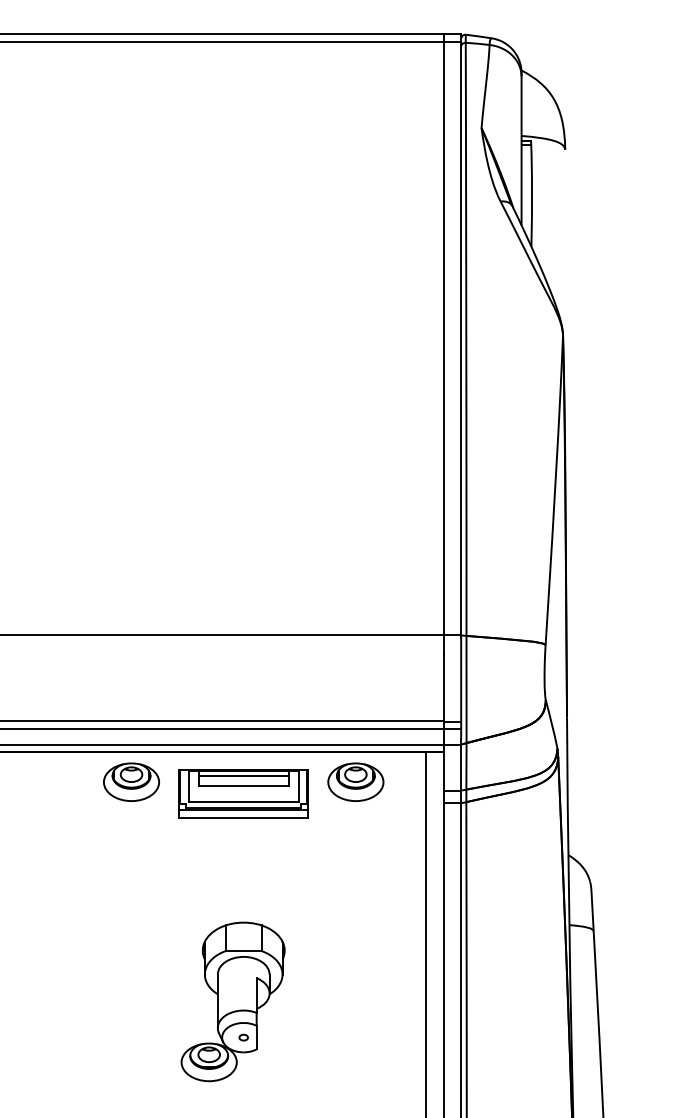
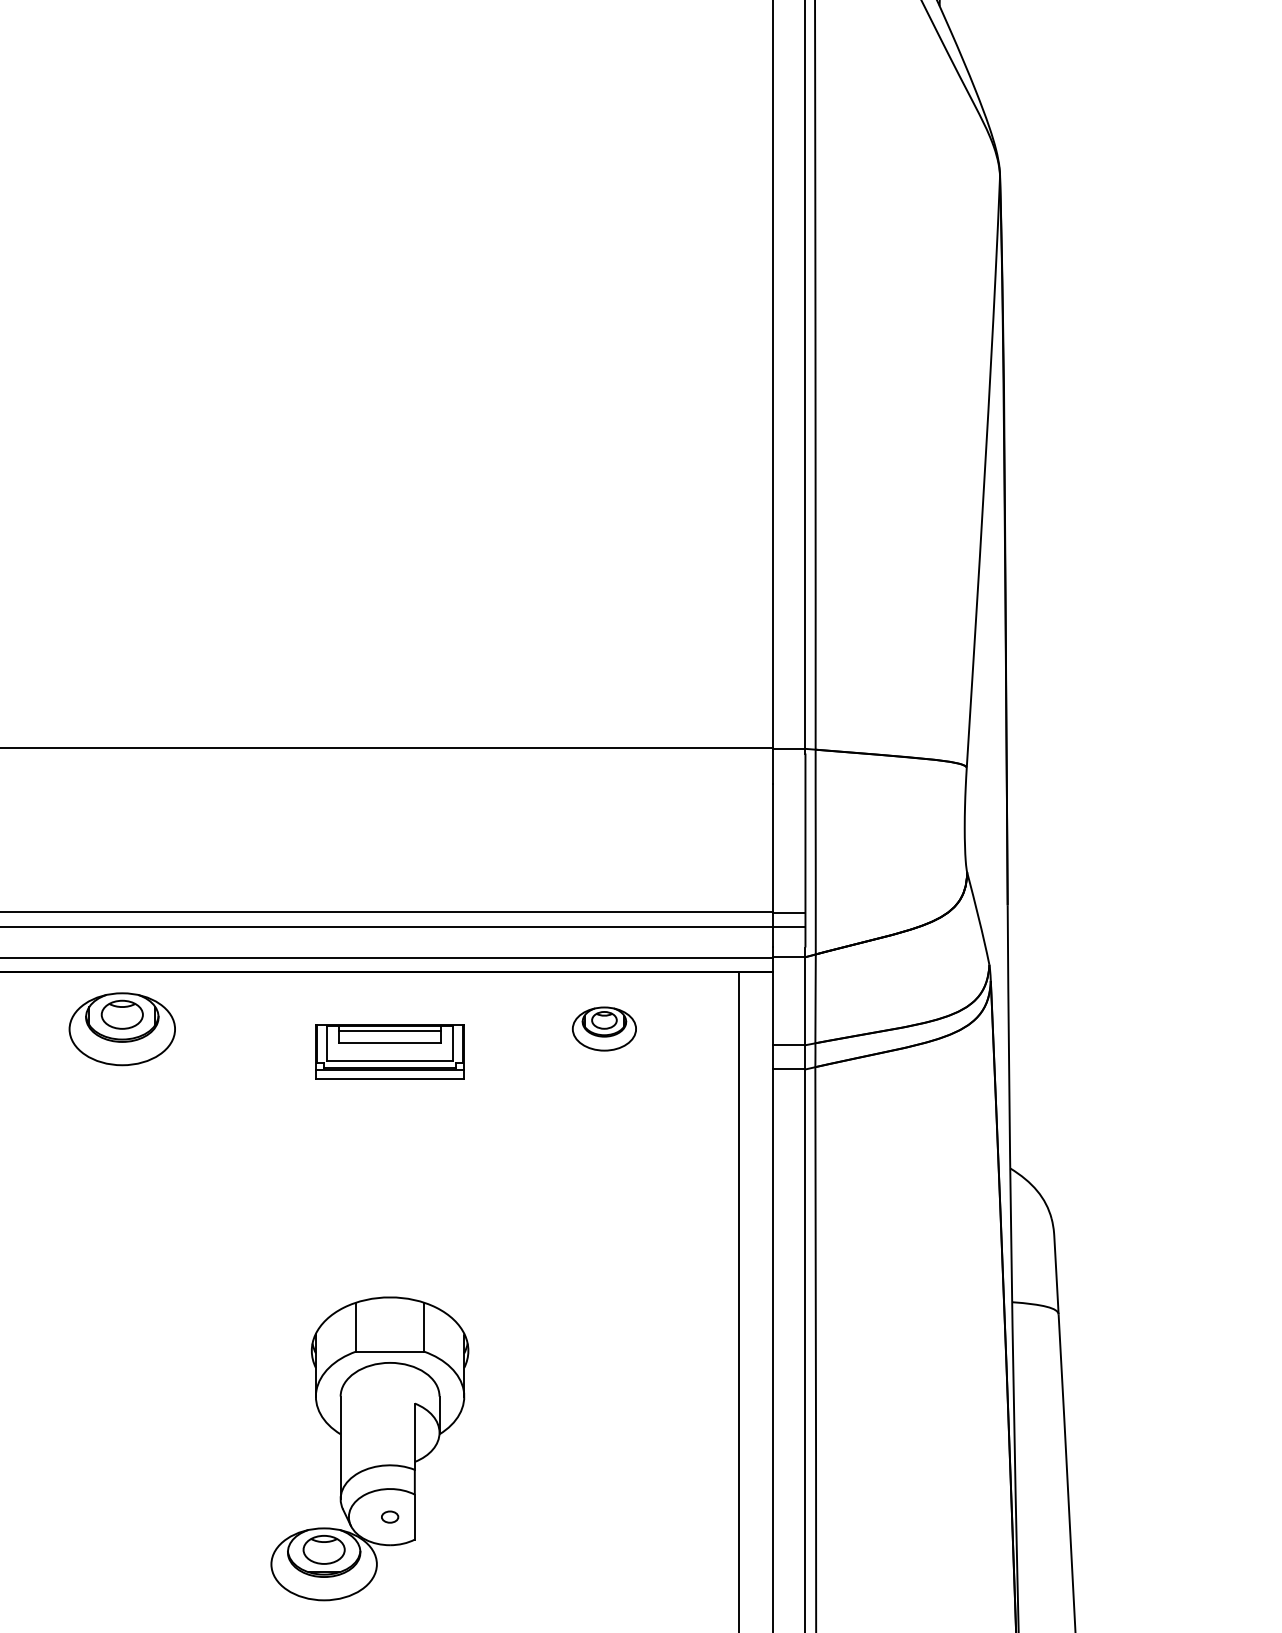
part: (131, 781) -> (122, 1027), moved
part: (355, 781) -> (603, 1027), size x0.6
part: (243, 793) -> (389, 1050), size x0.6

